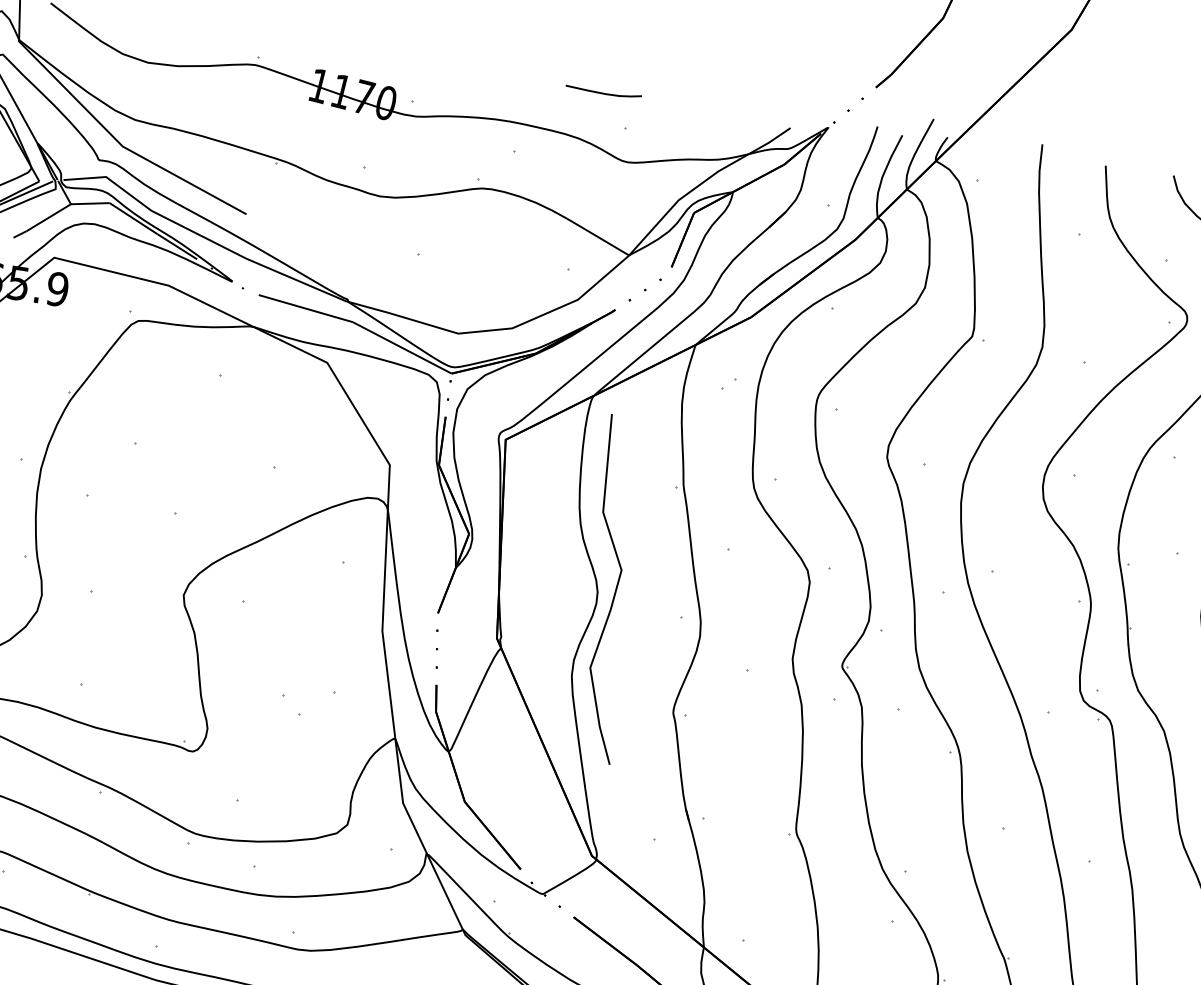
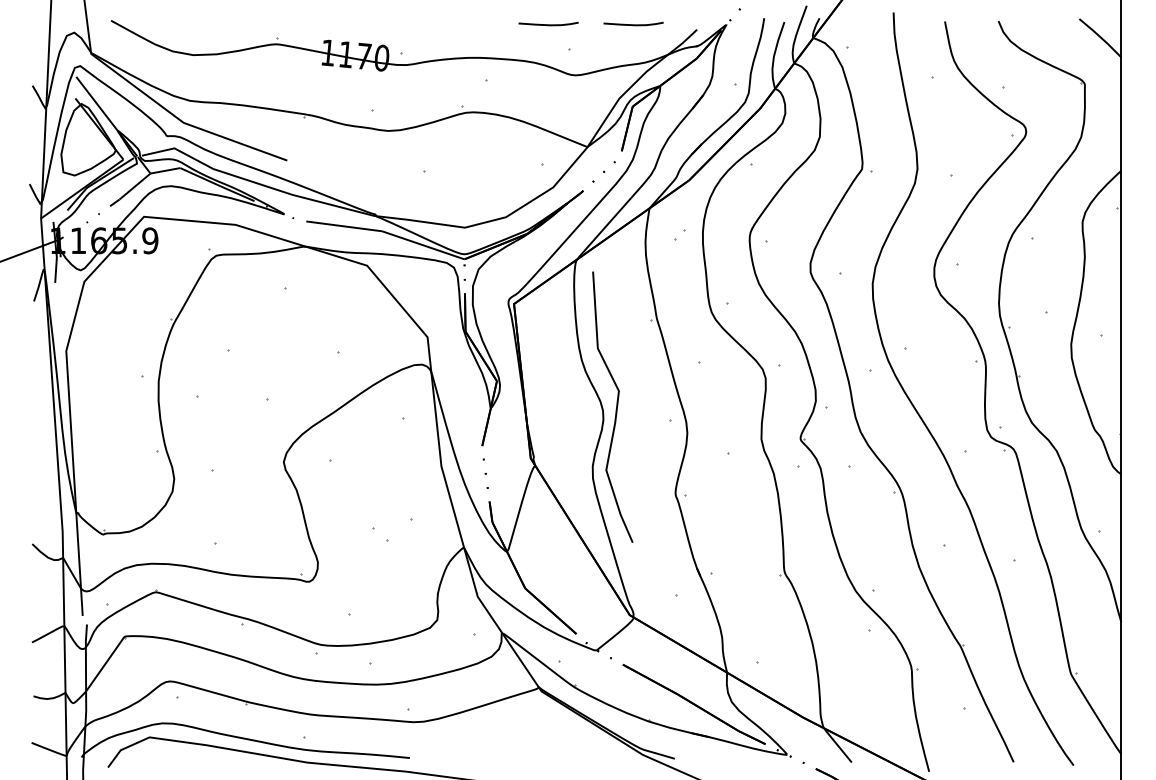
curve: (711, 109) -> (633, 24), added

